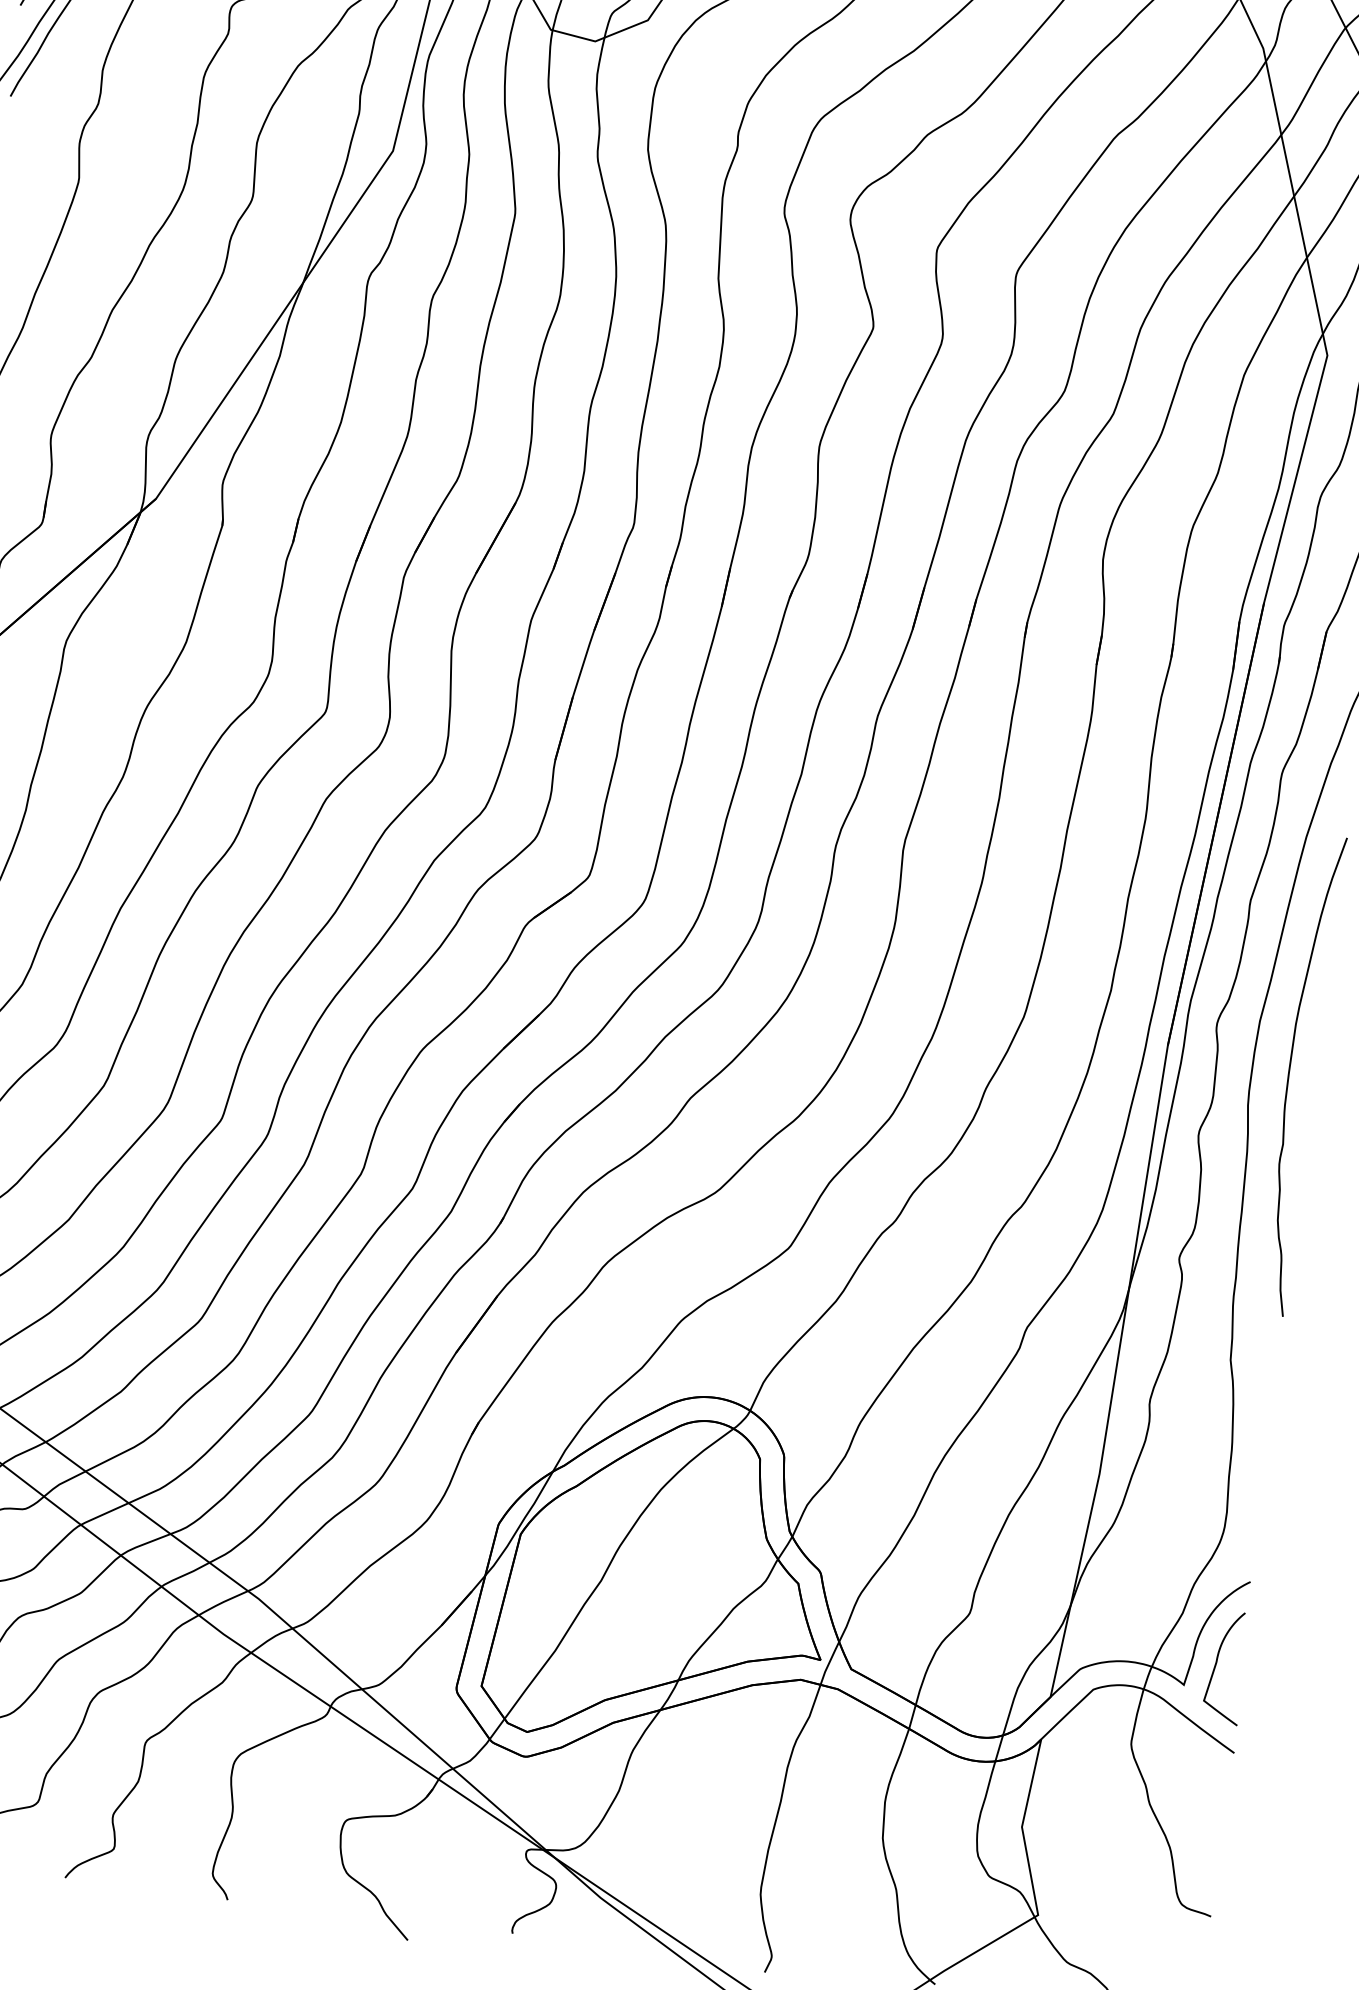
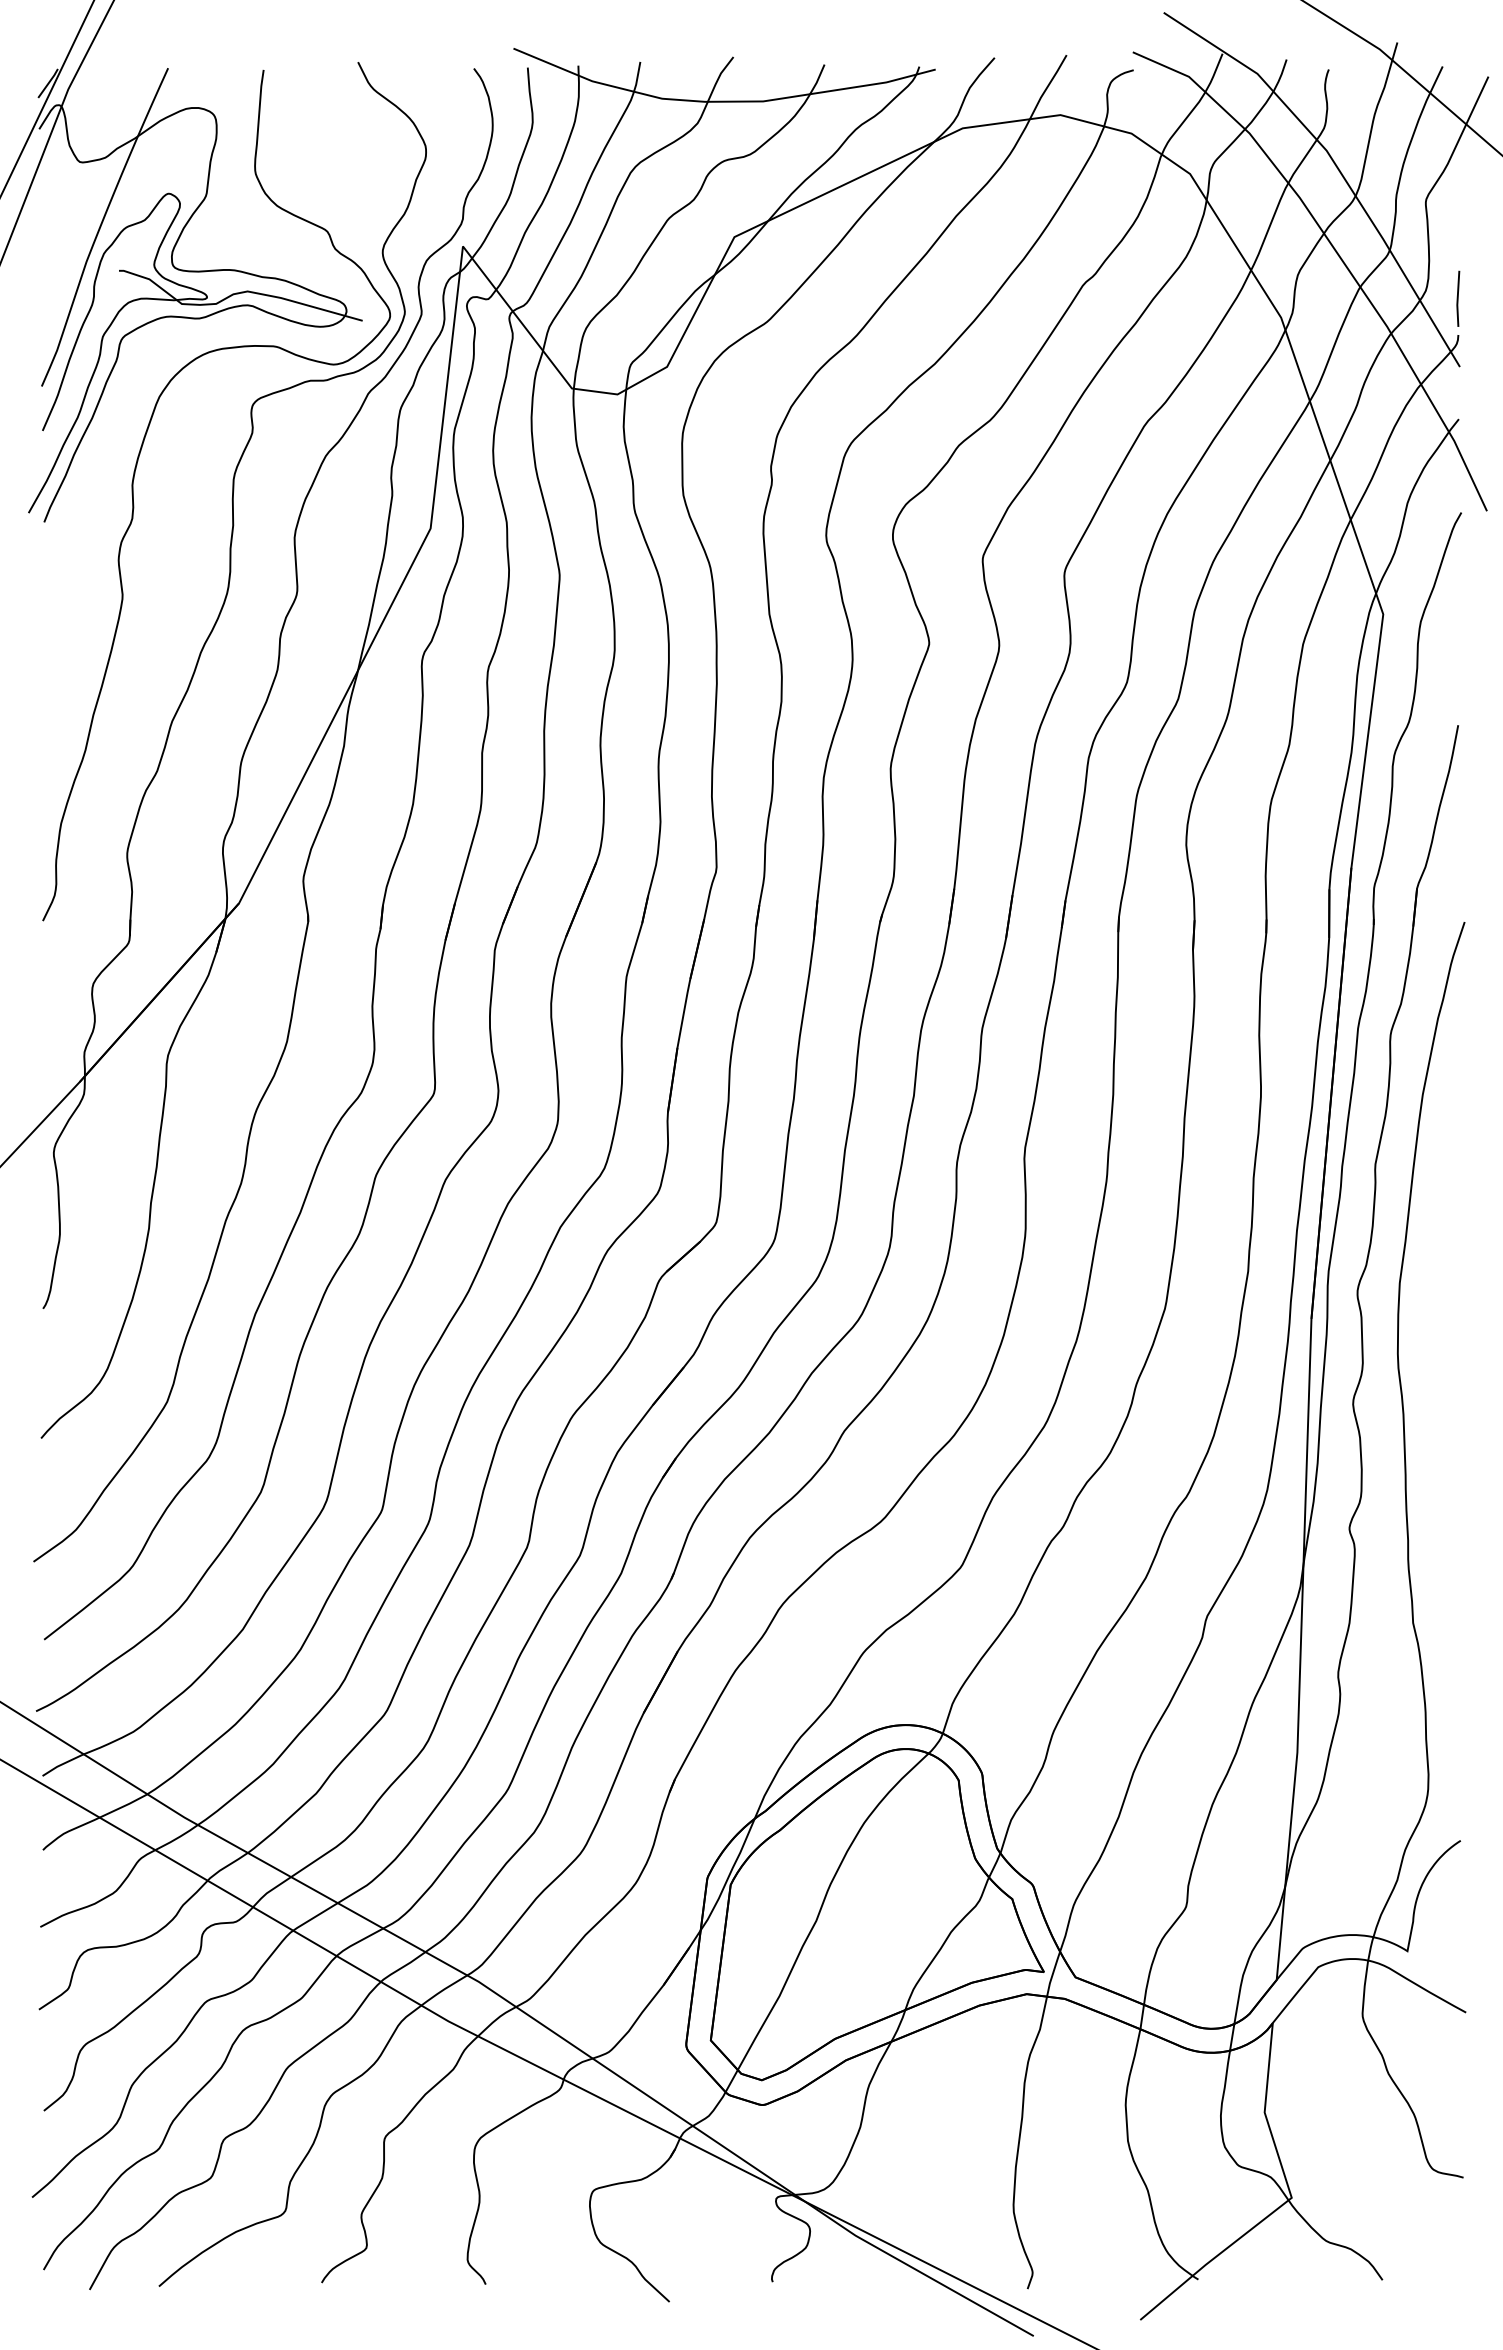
curve: (1289, 1073) -> (1435, 1331), removed
curve: (1216, 1666) -> (1437, 1928), removed

